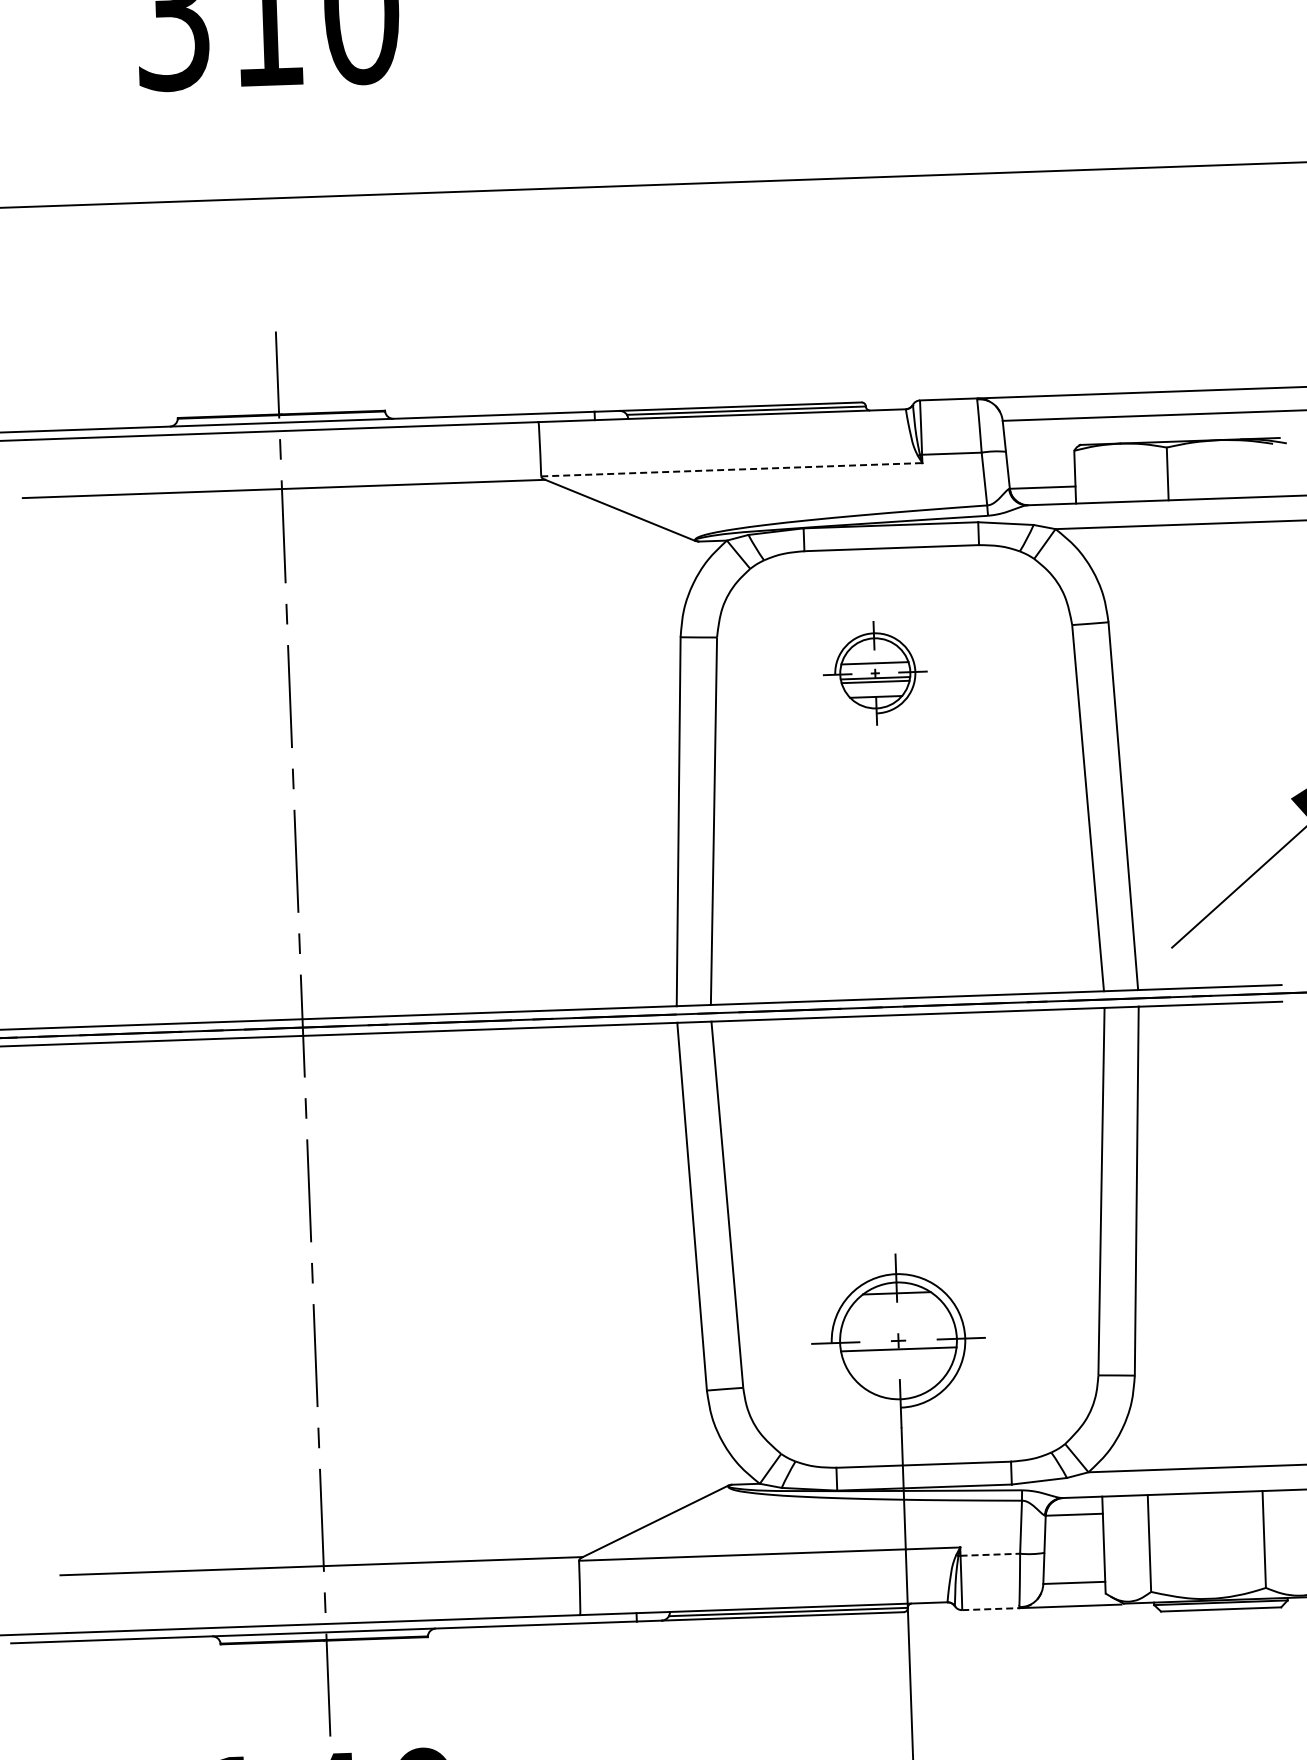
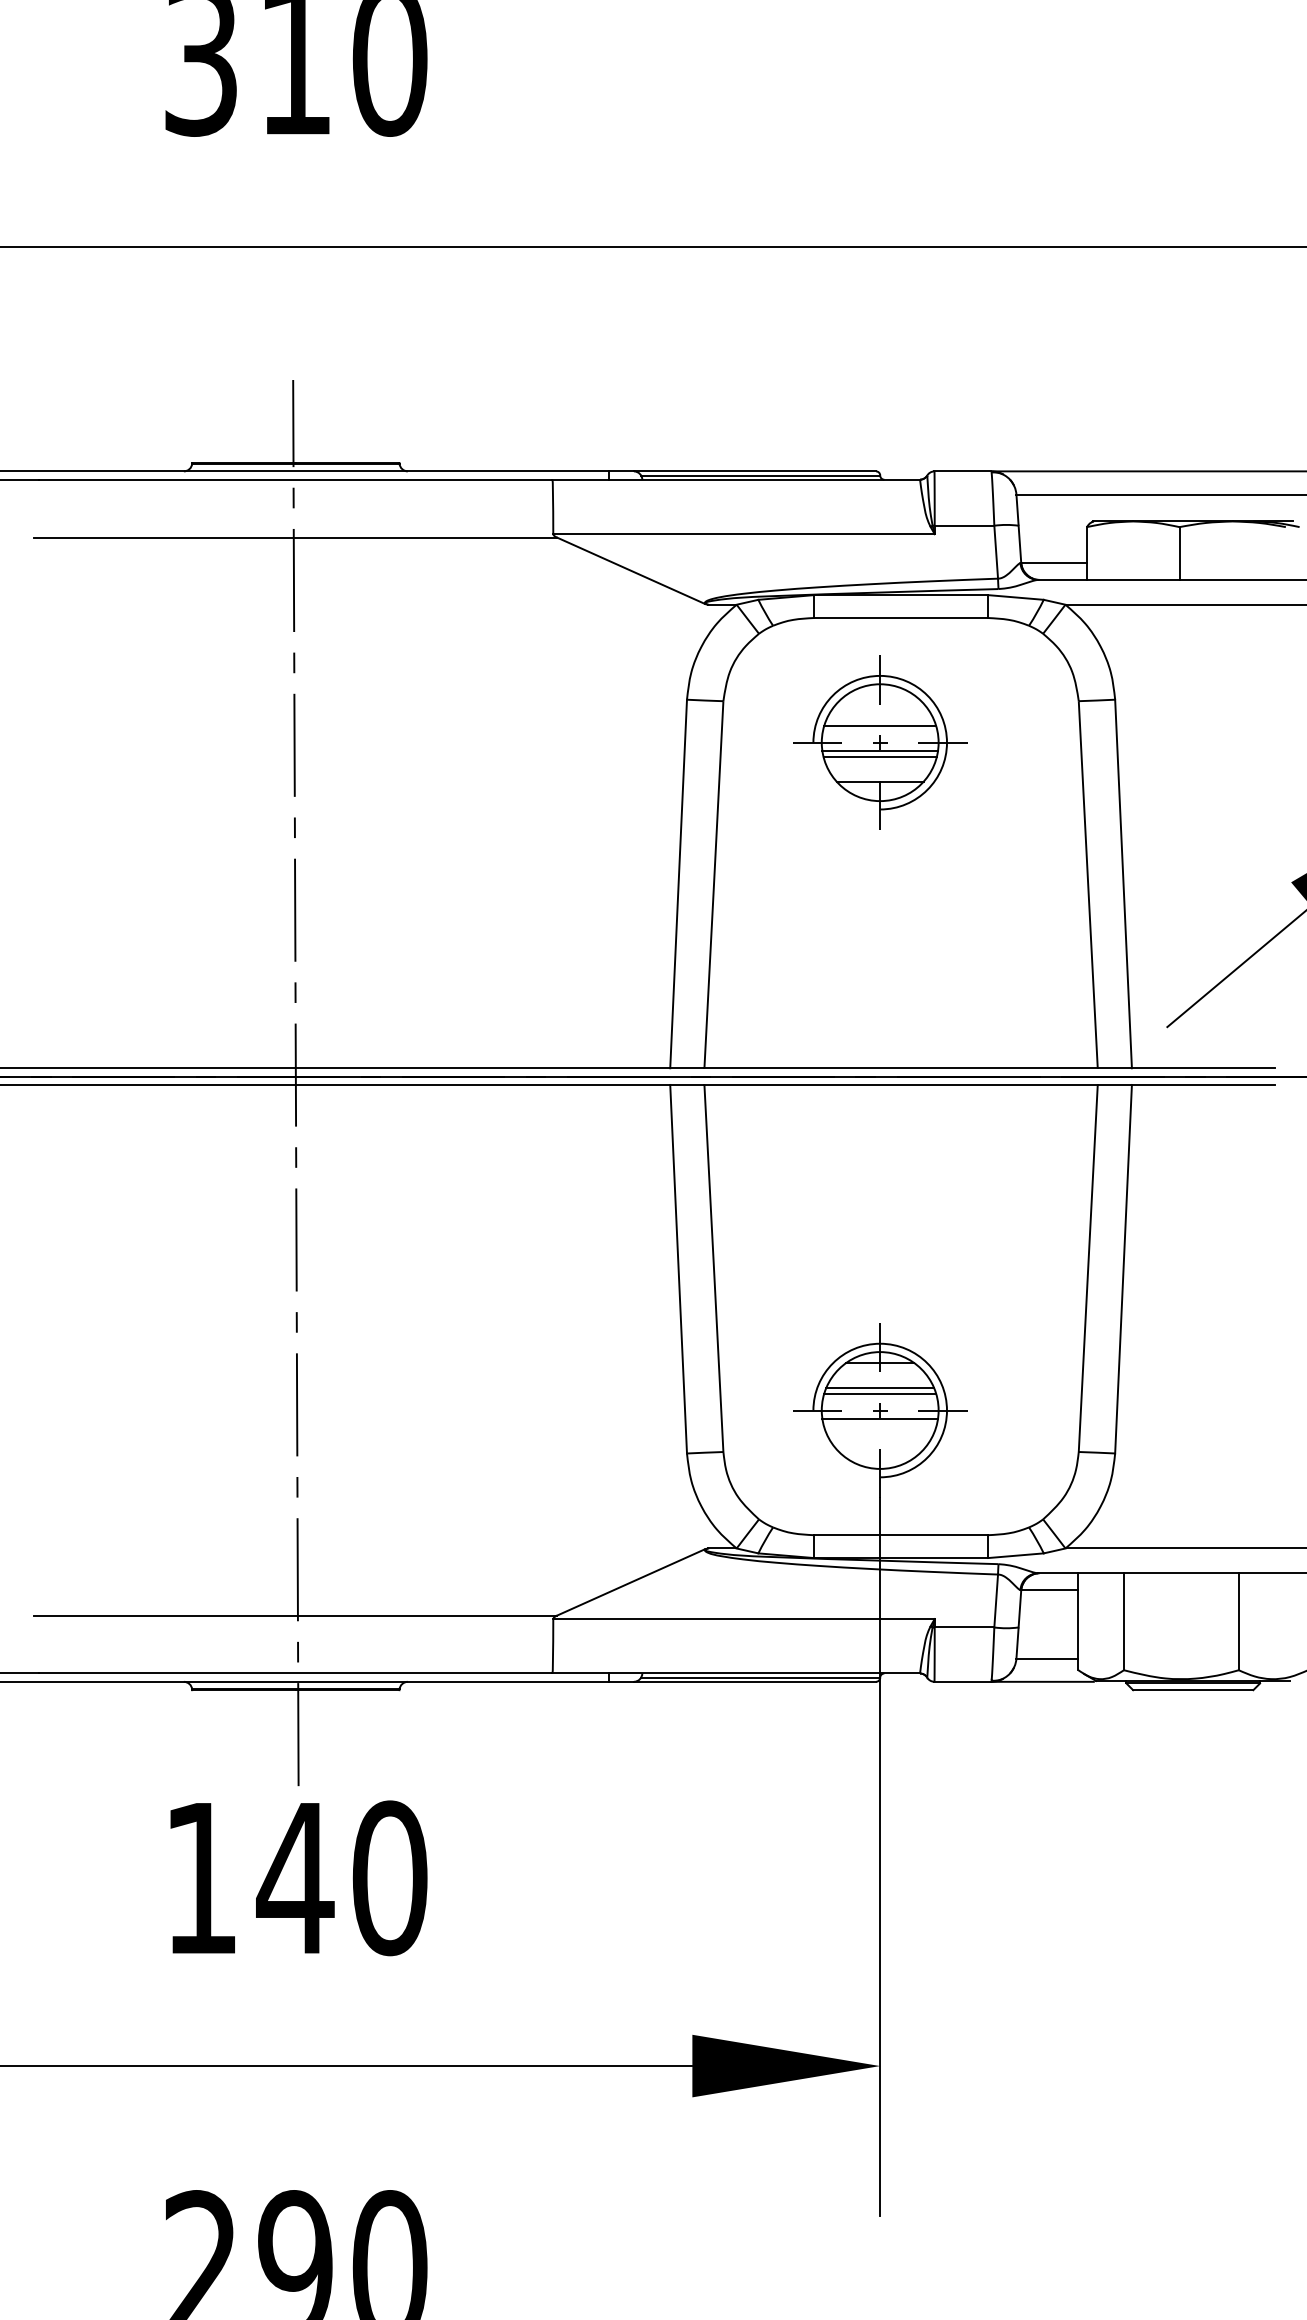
line: (731, 470) -> (743, 534), dashed -> solid
part: (875, 673) -> (880, 742), size x1.67
line: (898, 1317) -> (880, 1387), added
line: (898, 1324) -> (880, 1394), added
line: (990, 1554) -> (964, 1627), dashed -> solid
line: (991, 1608) -> (963, 1681), dashed -> solid

